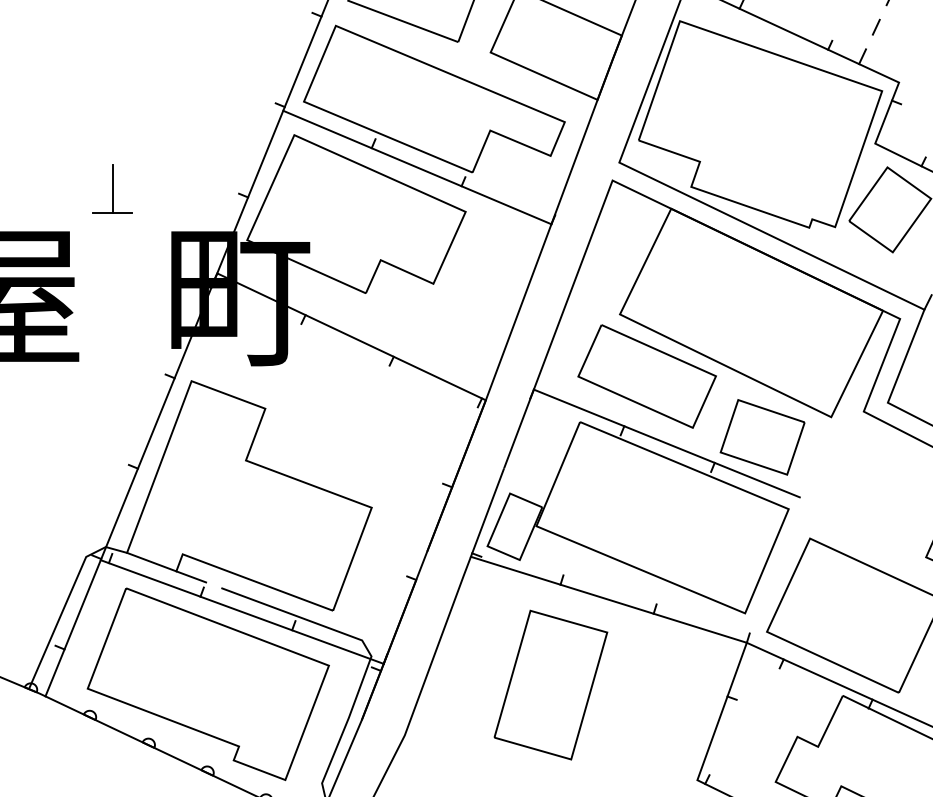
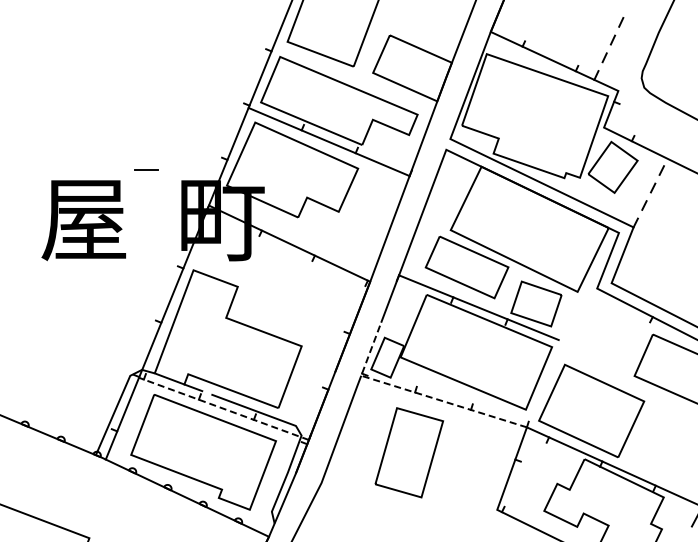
line: (113, 188) -> (146, 154), removed
line: (562, 584) -> (416, 392), solid -> dashed
line: (241, 611) -> (223, 408), solid -> dashed

